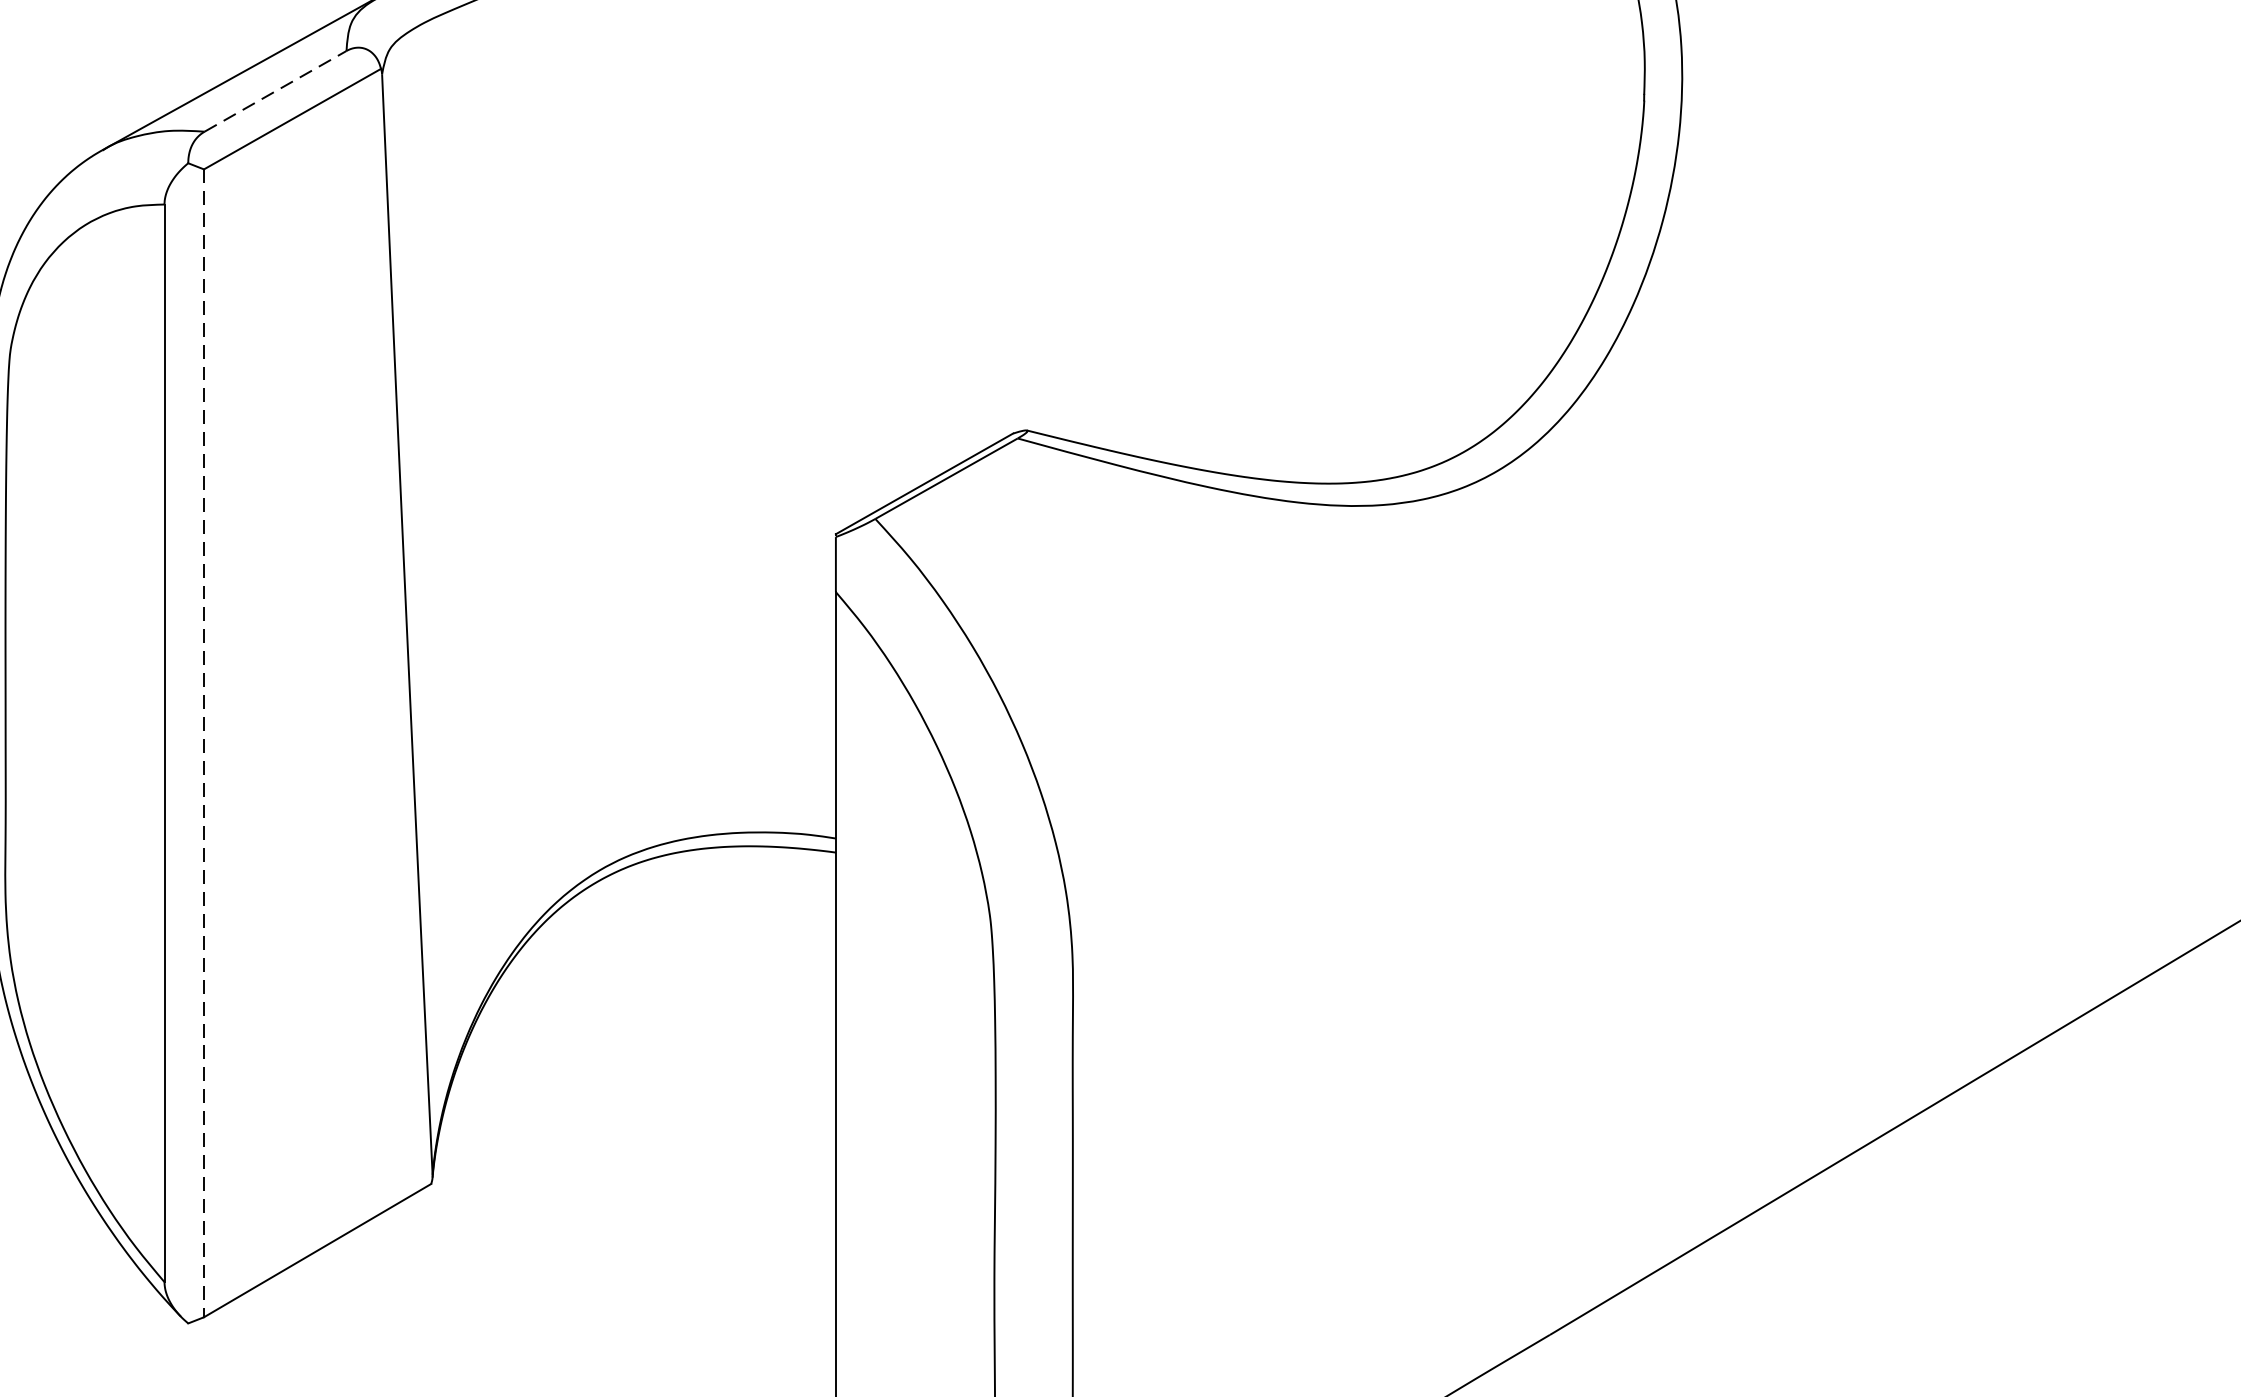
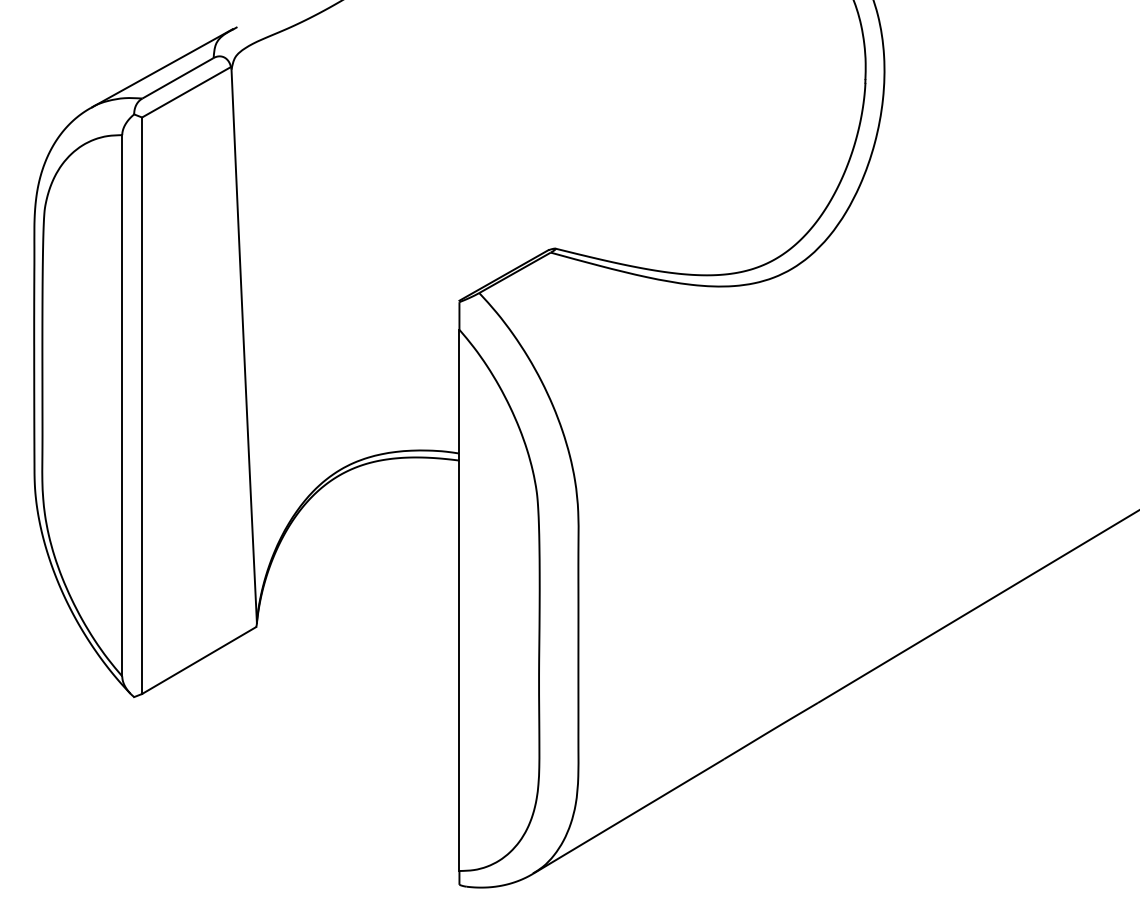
line: (276, 91) -> (178, 78), dashed -> solid
line: (204, 744) -> (142, 406), dashed -> solid

